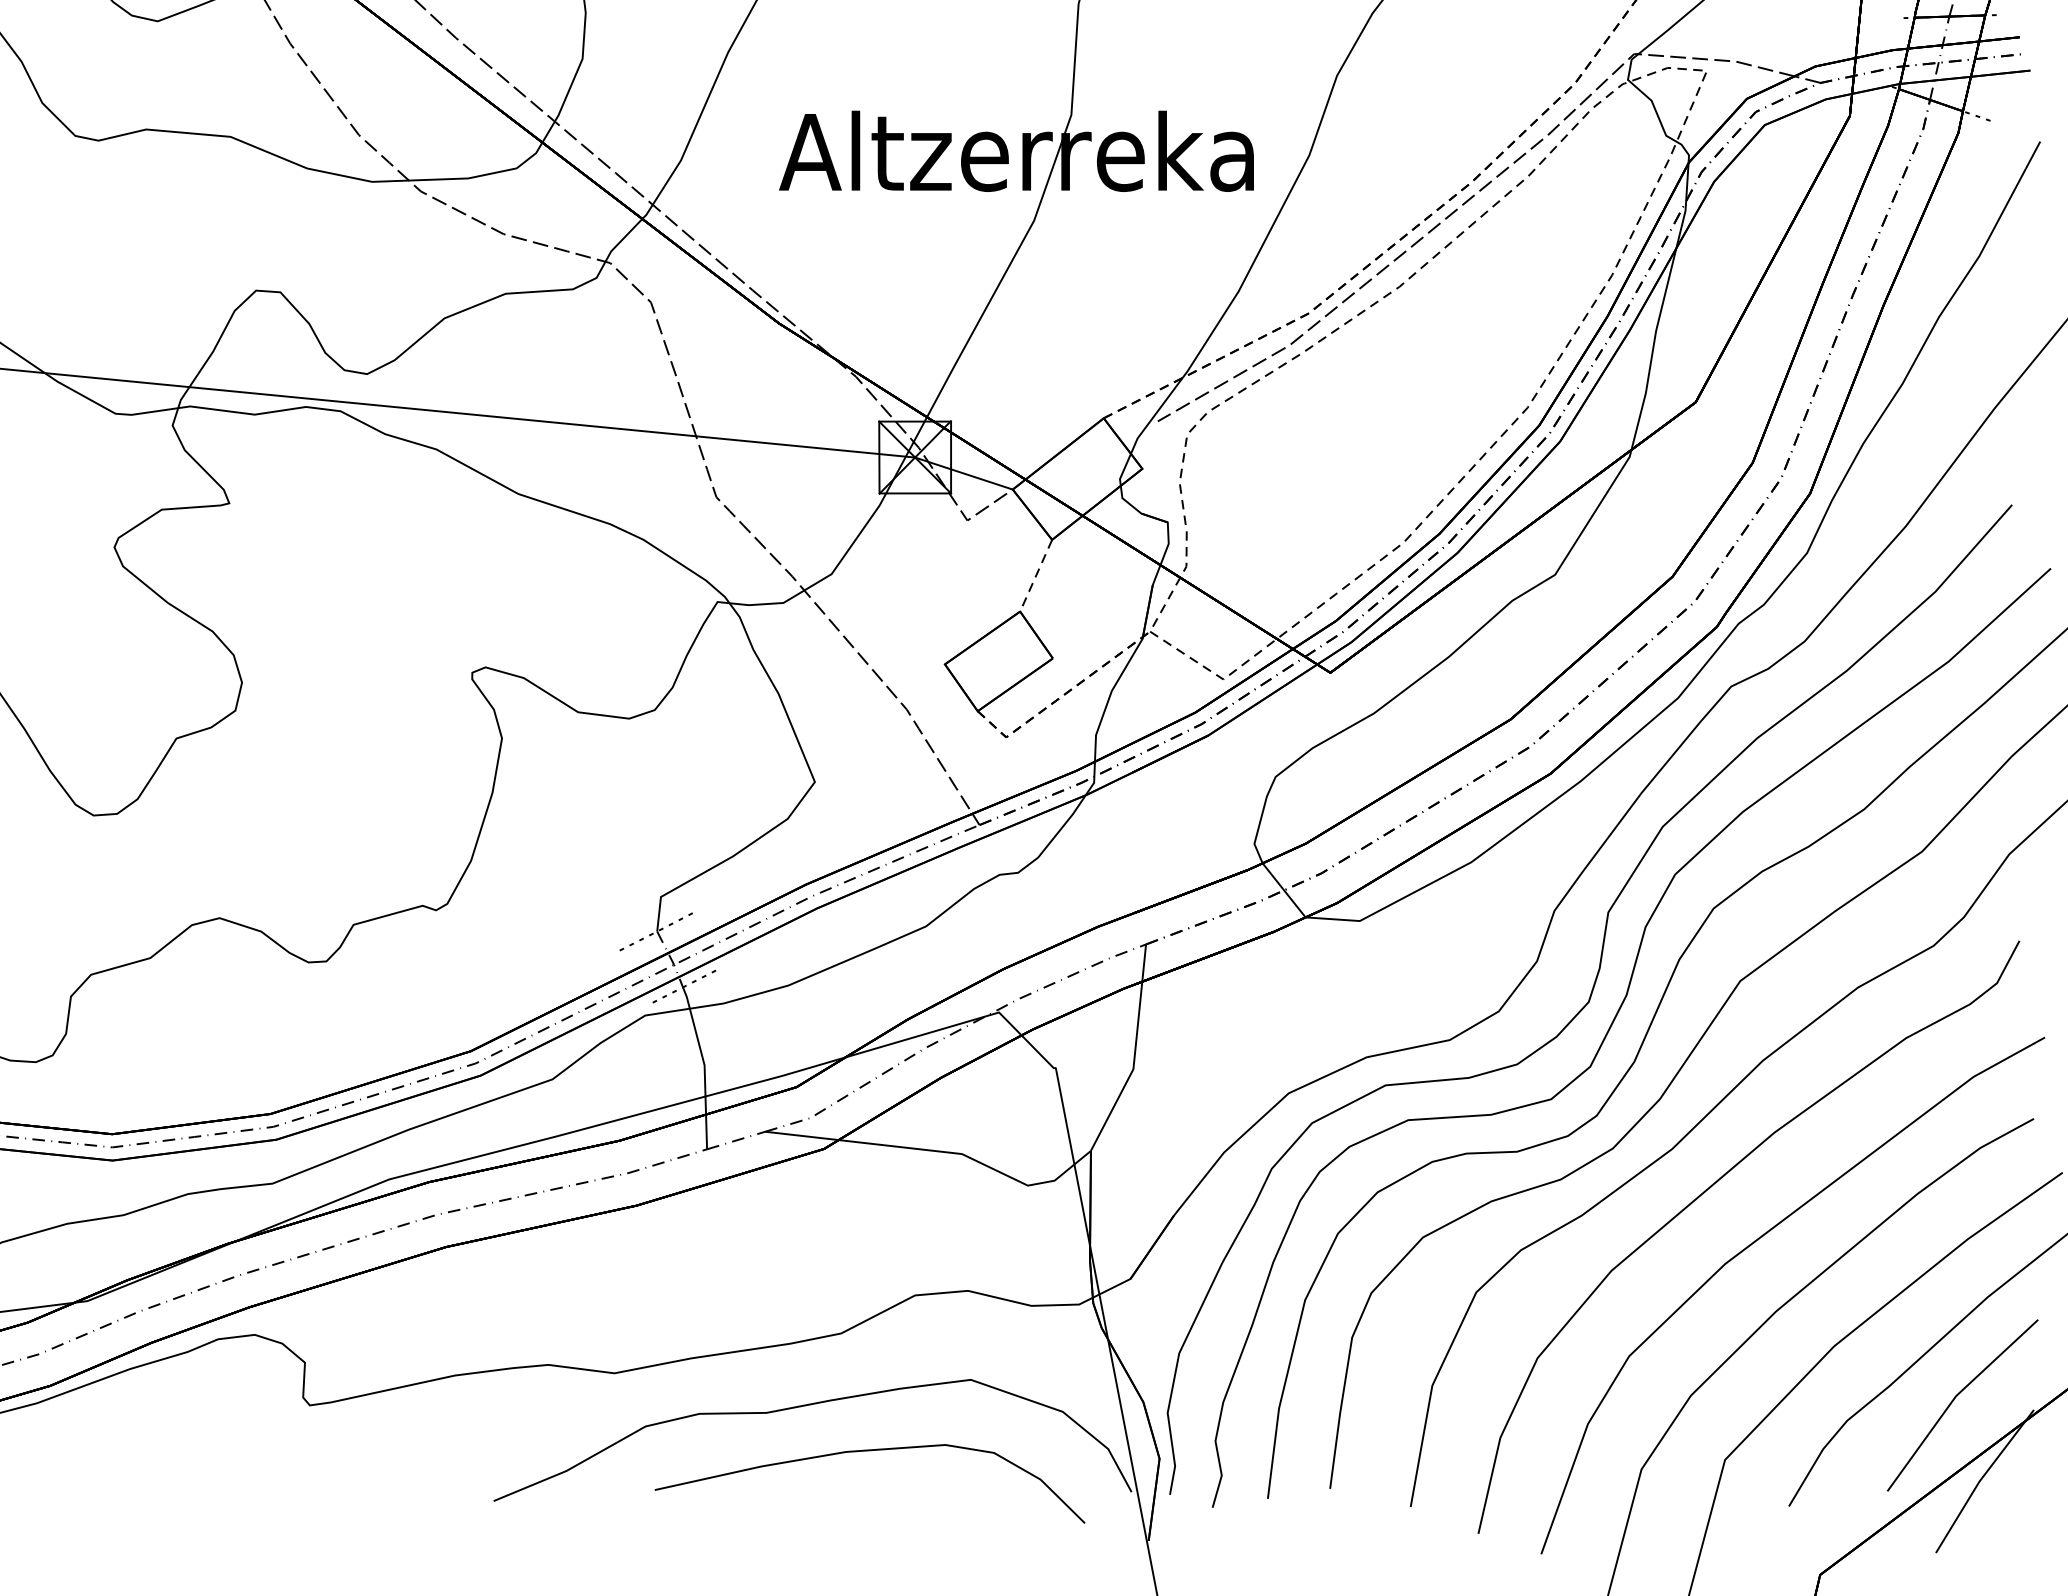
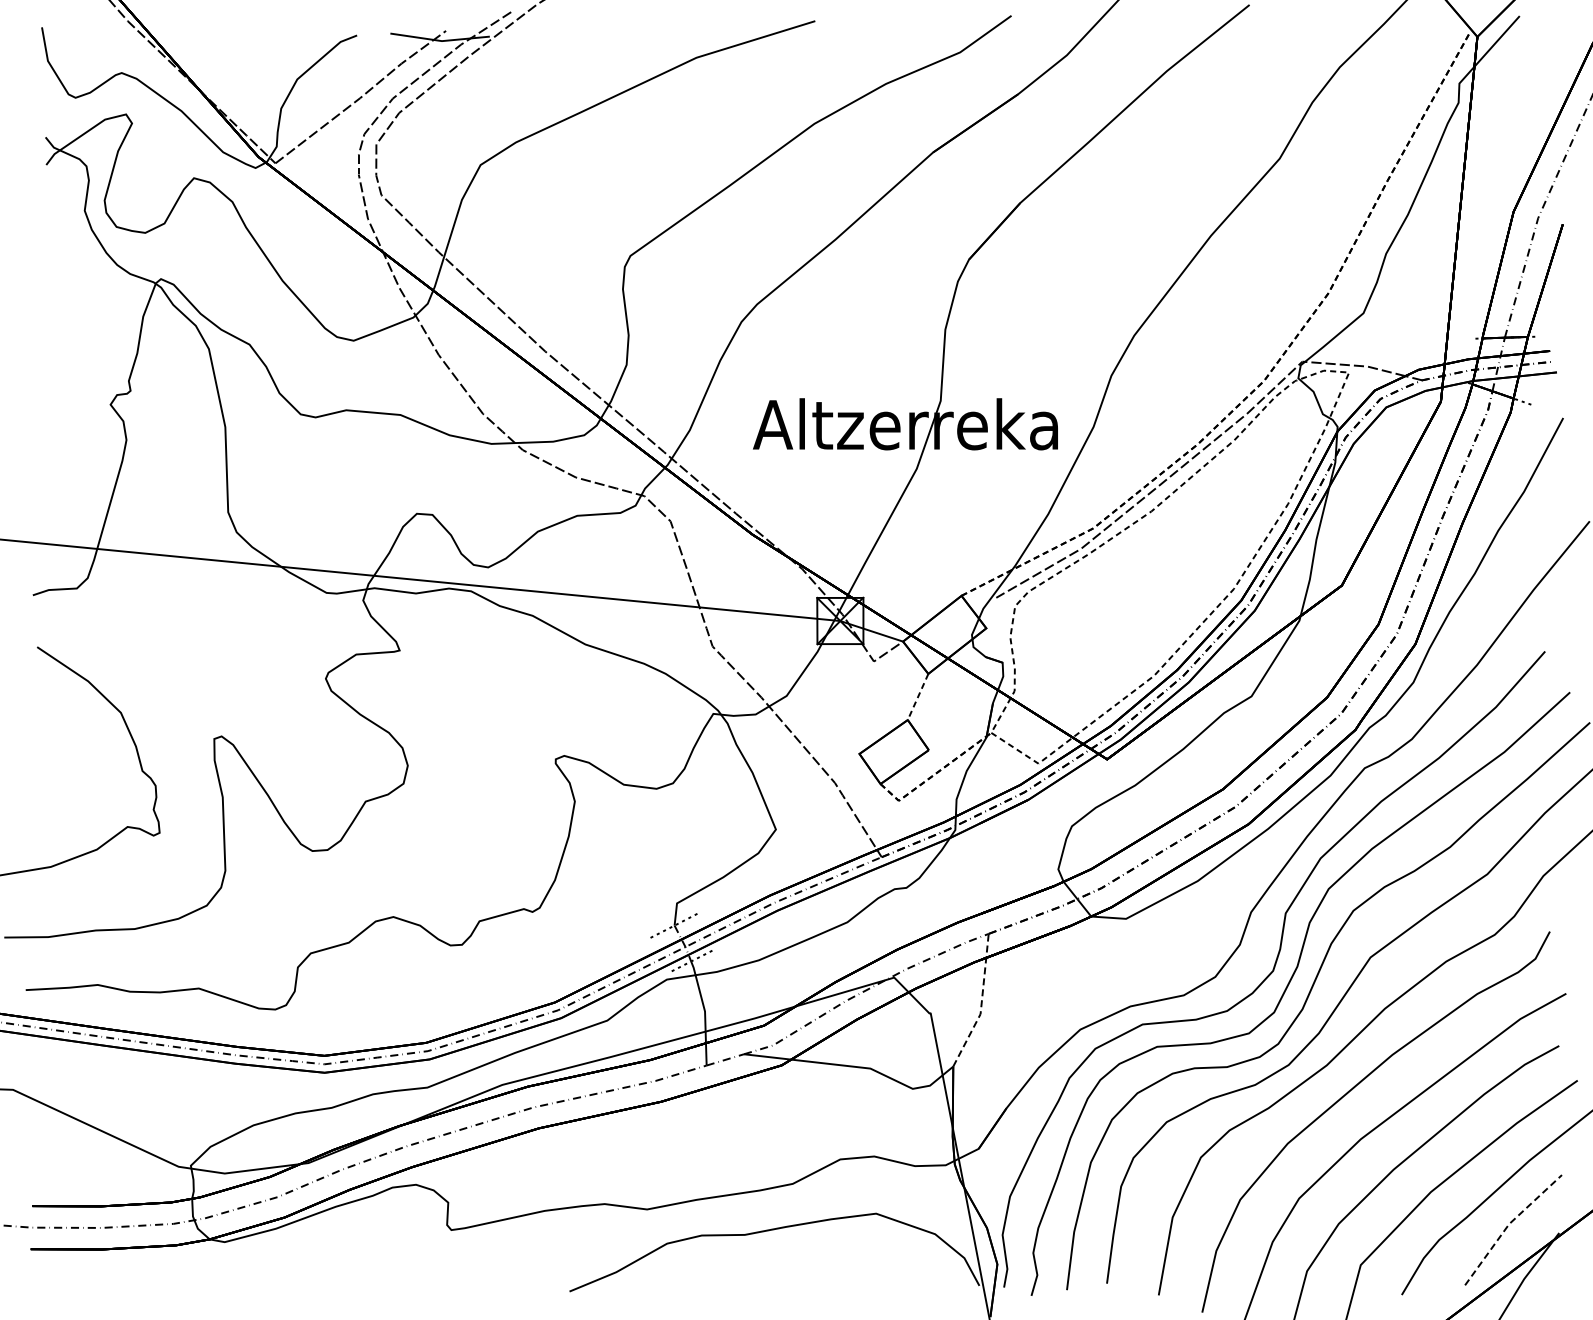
line: (1134, 1054) -> (981, 1004), solid -> dashed
line: (1955, 1396) -> (1508, 1224), solid -> dashed
curve: (864, 1452) -> (807, 1260), removed

